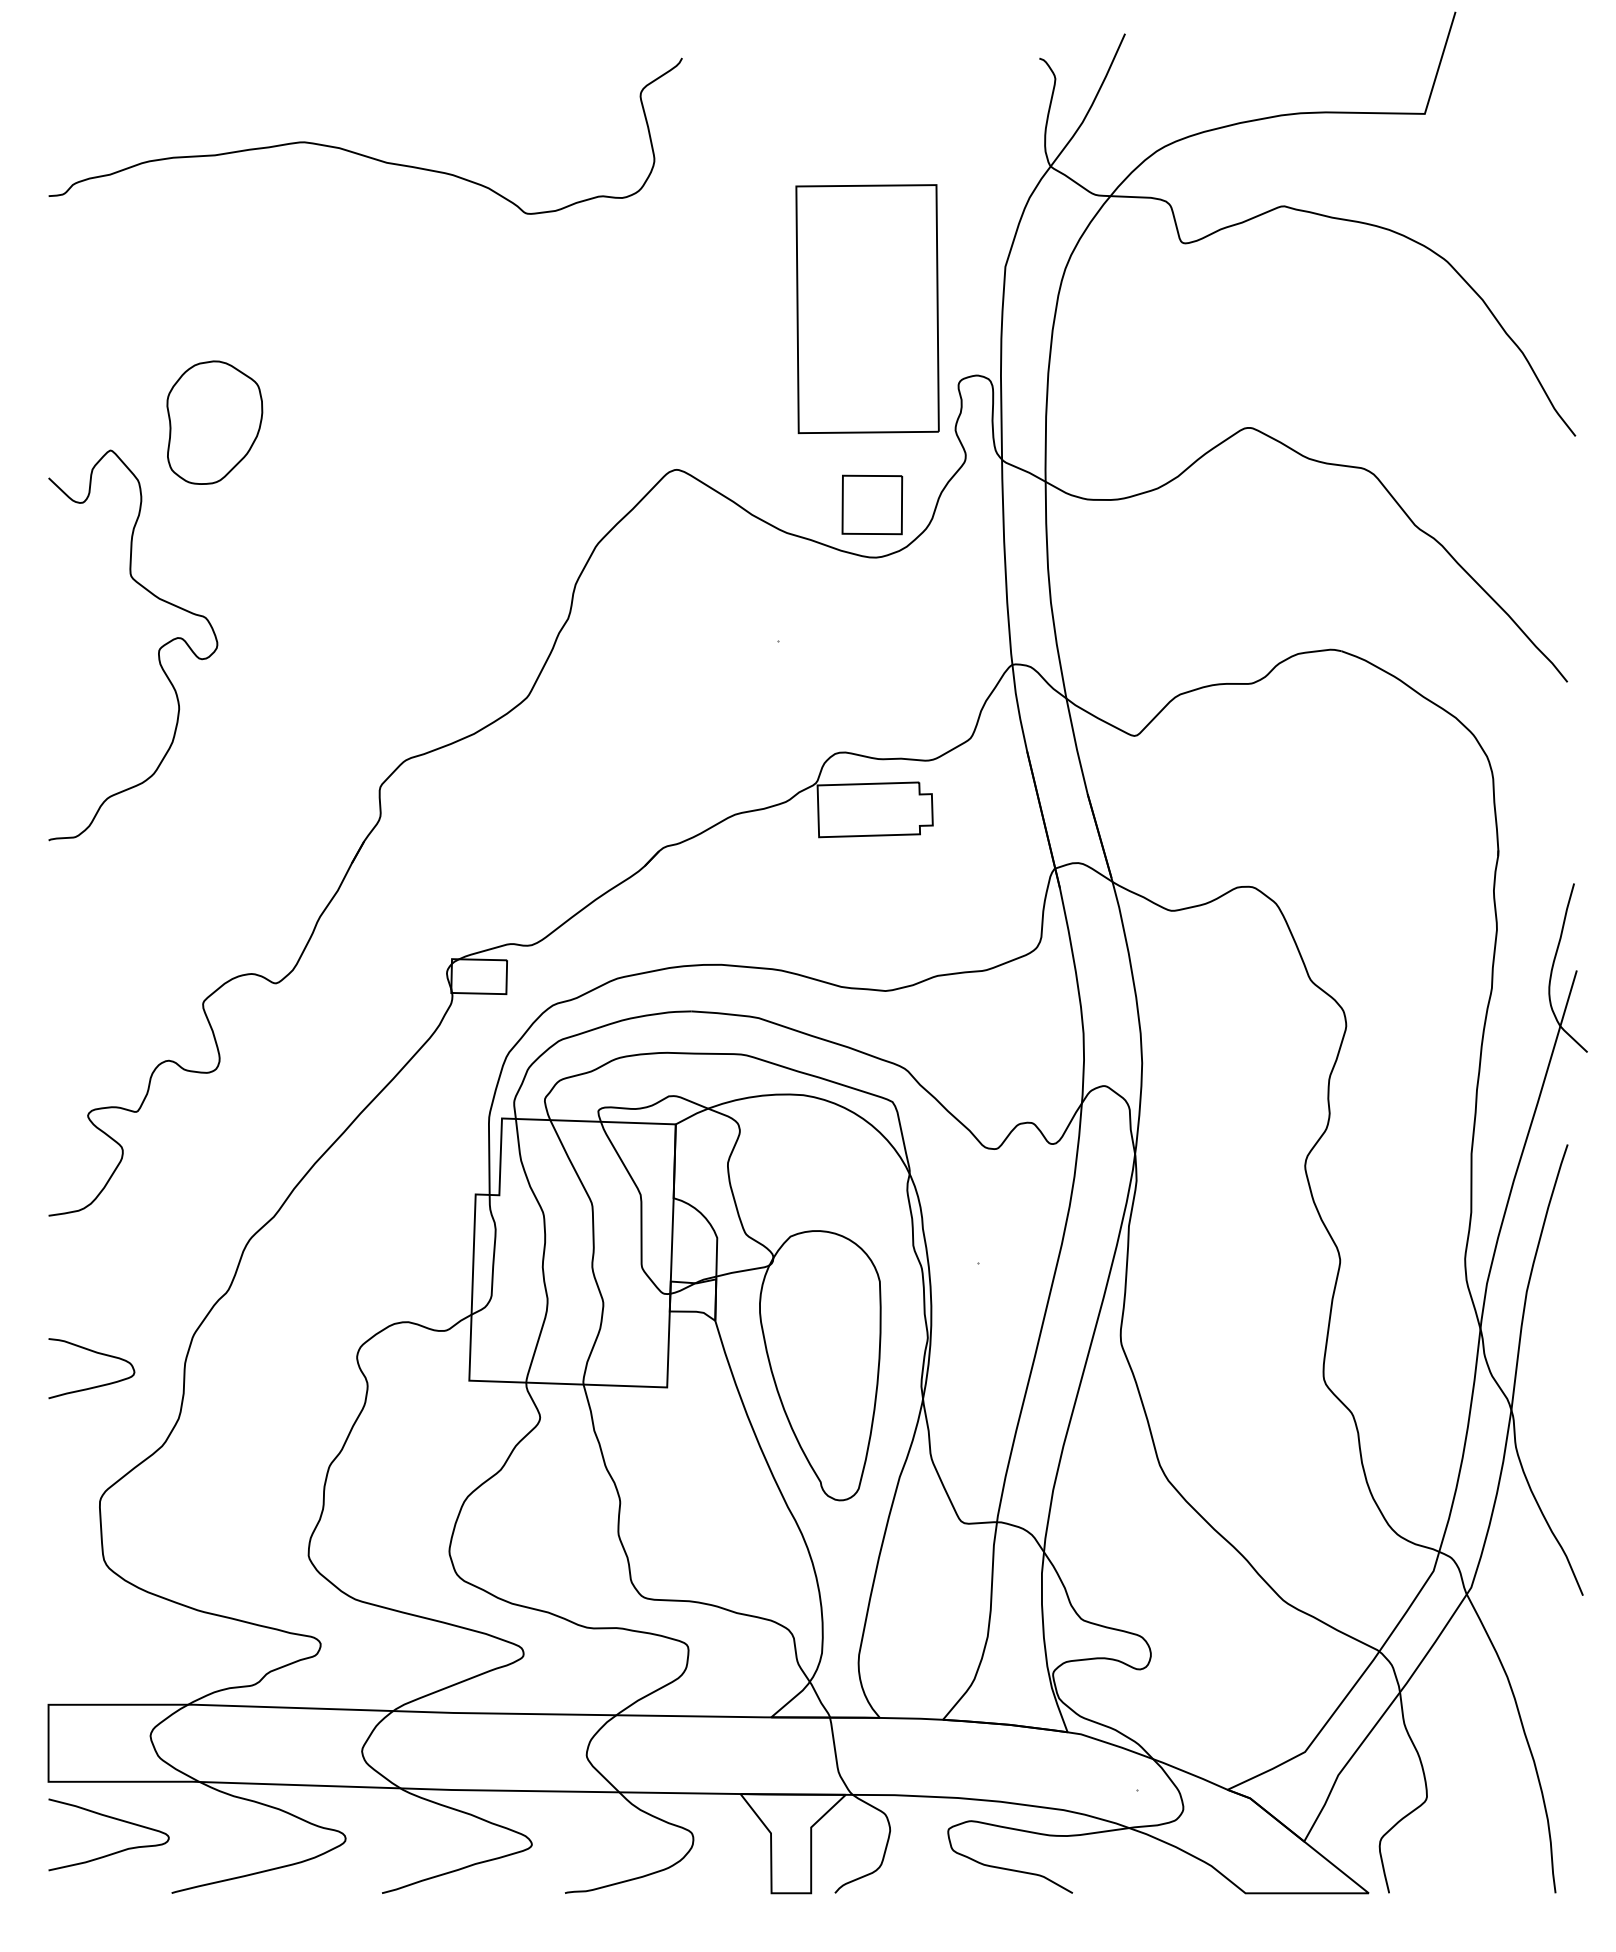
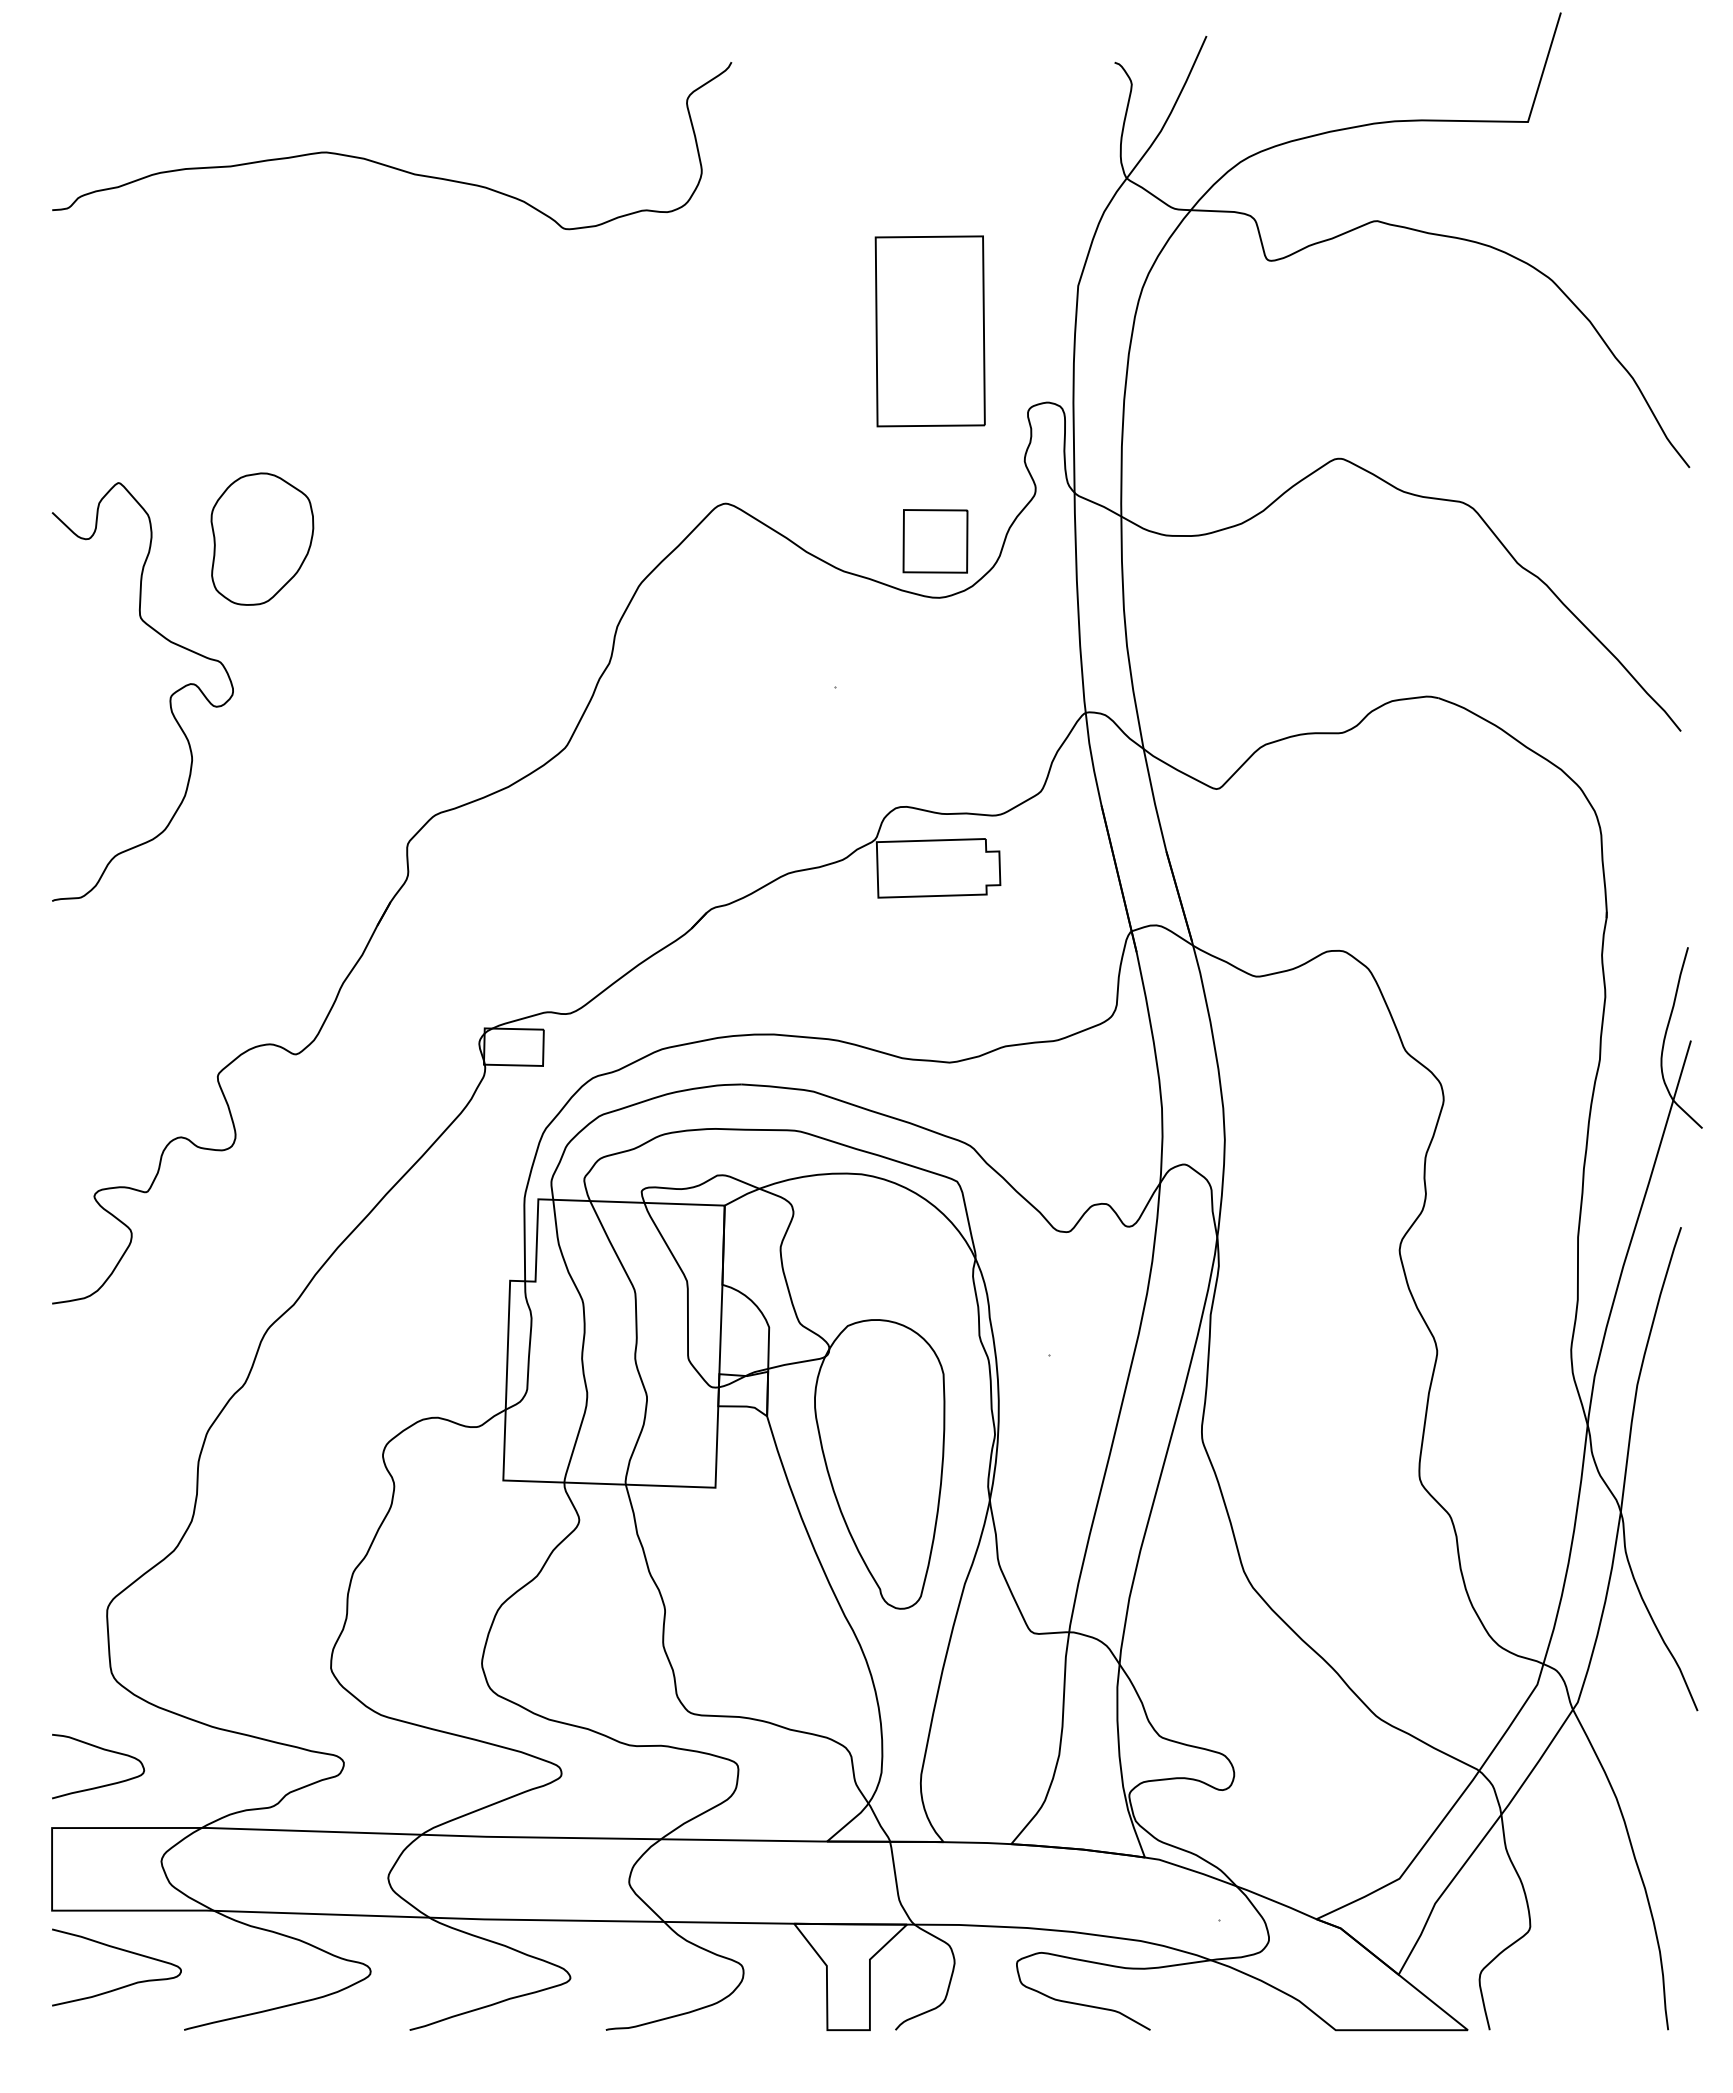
part: (866, 309) -> (929, 331), size x0.71
part: (214, 422) -> (262, 538), moved
curve: (96, 1353) -> (103, 1750), moved

